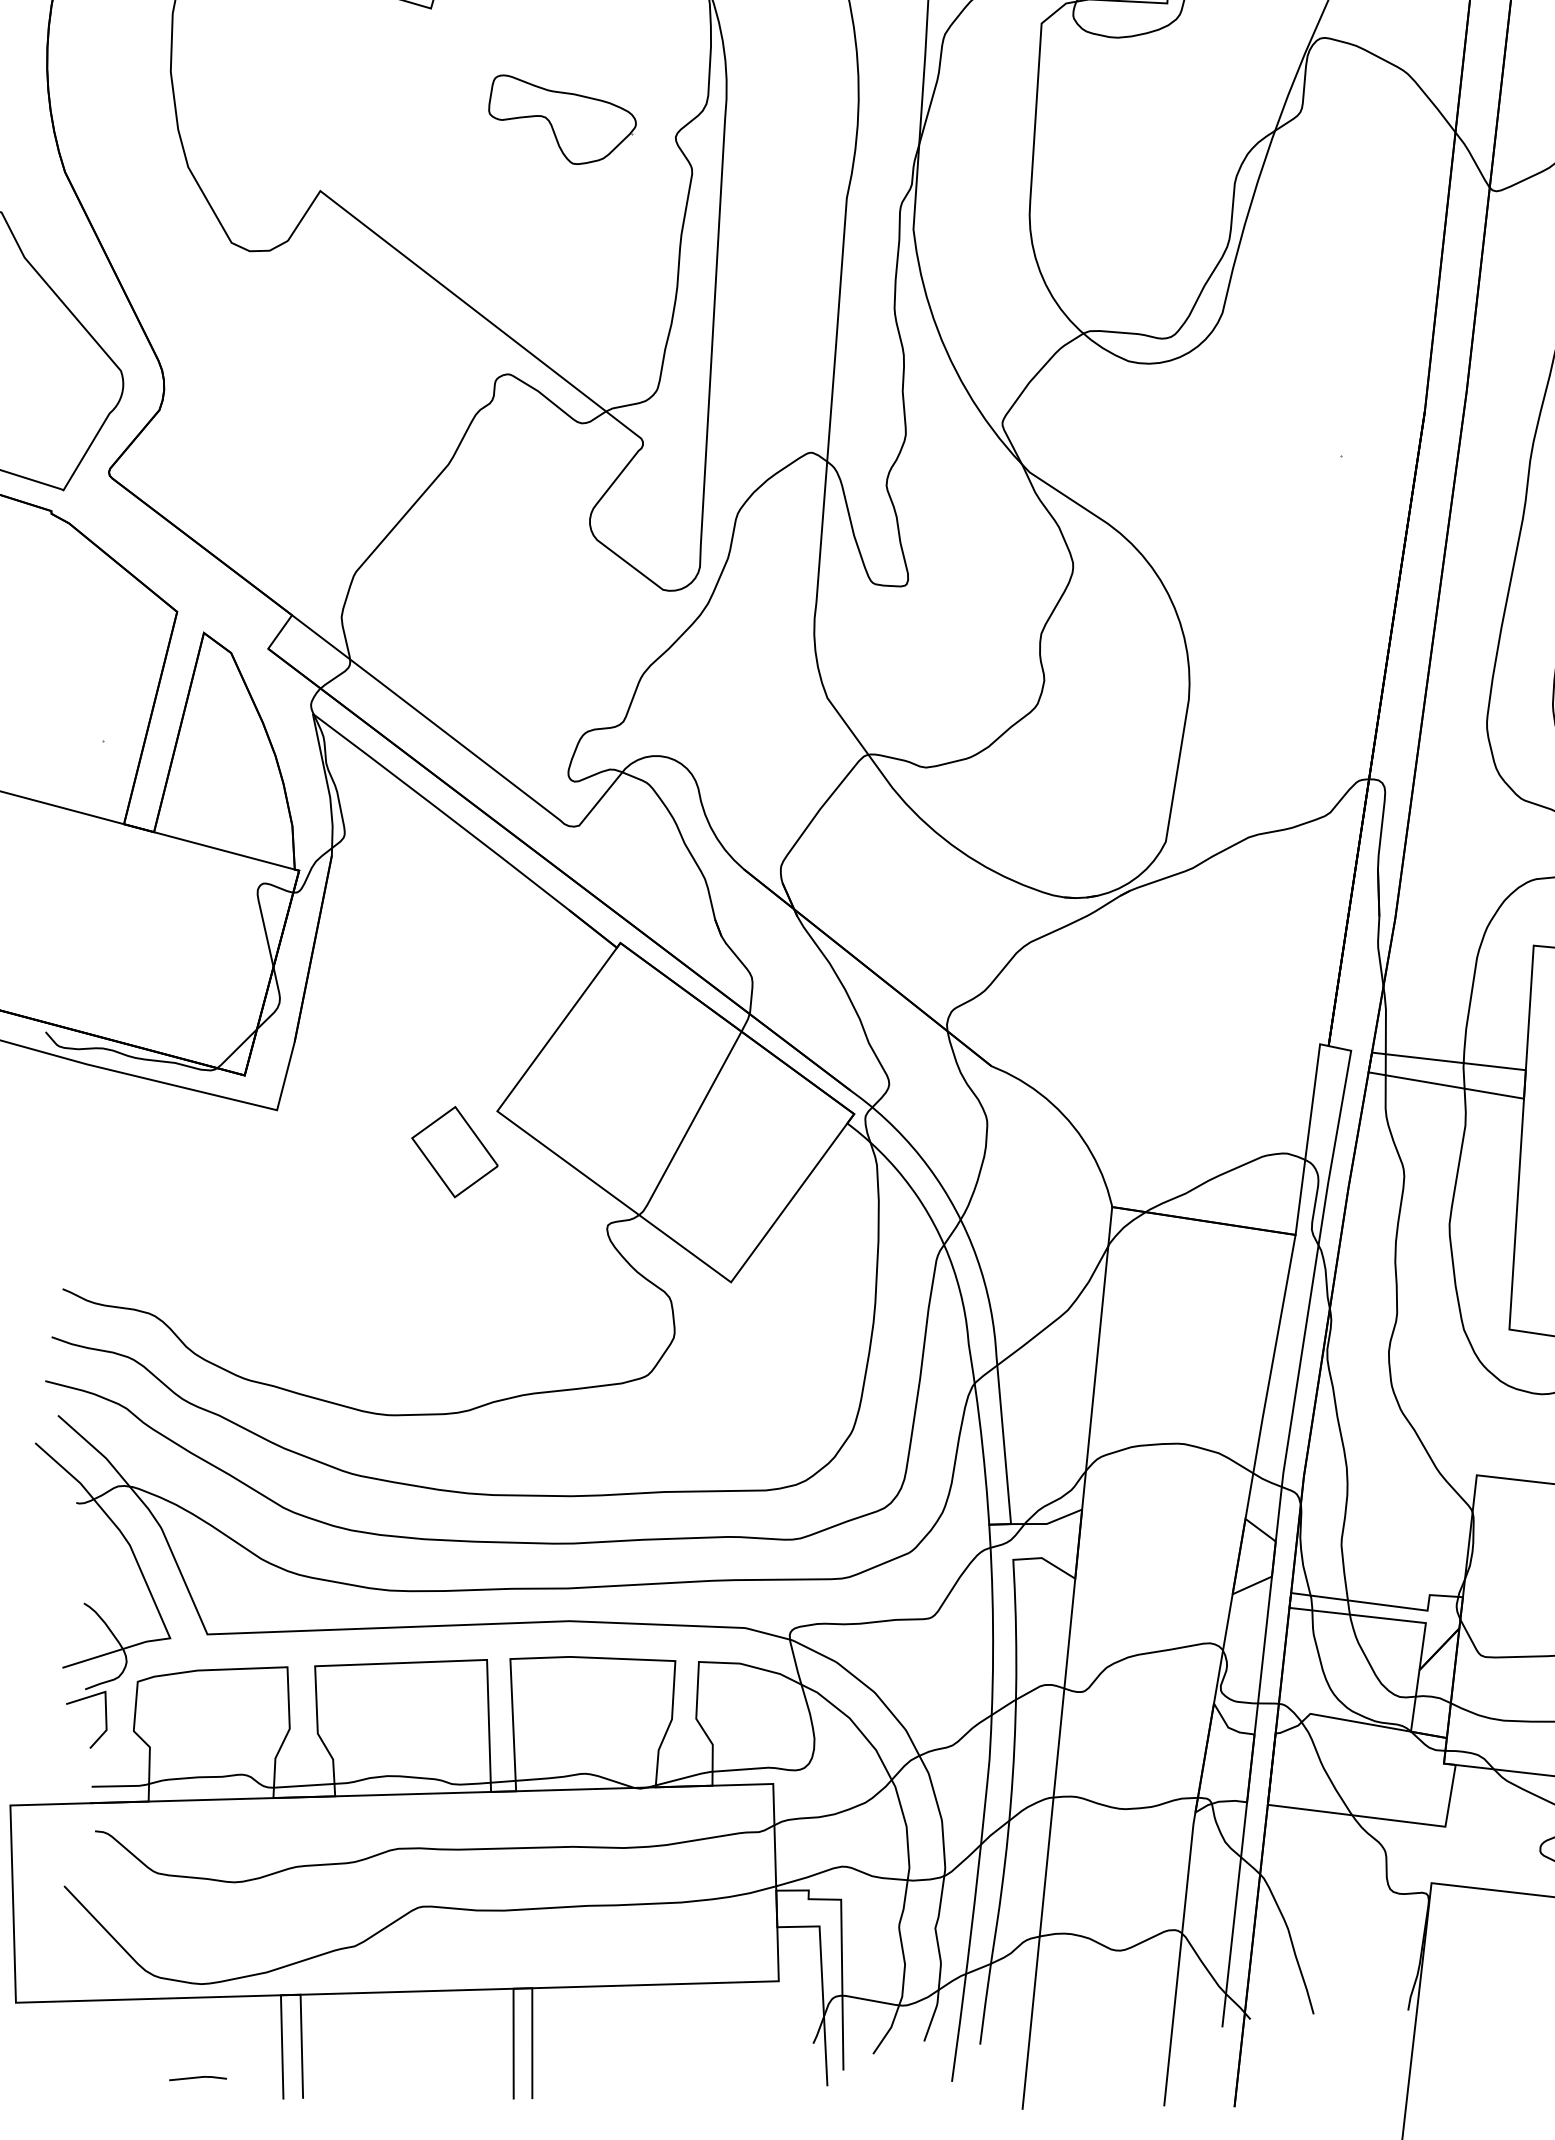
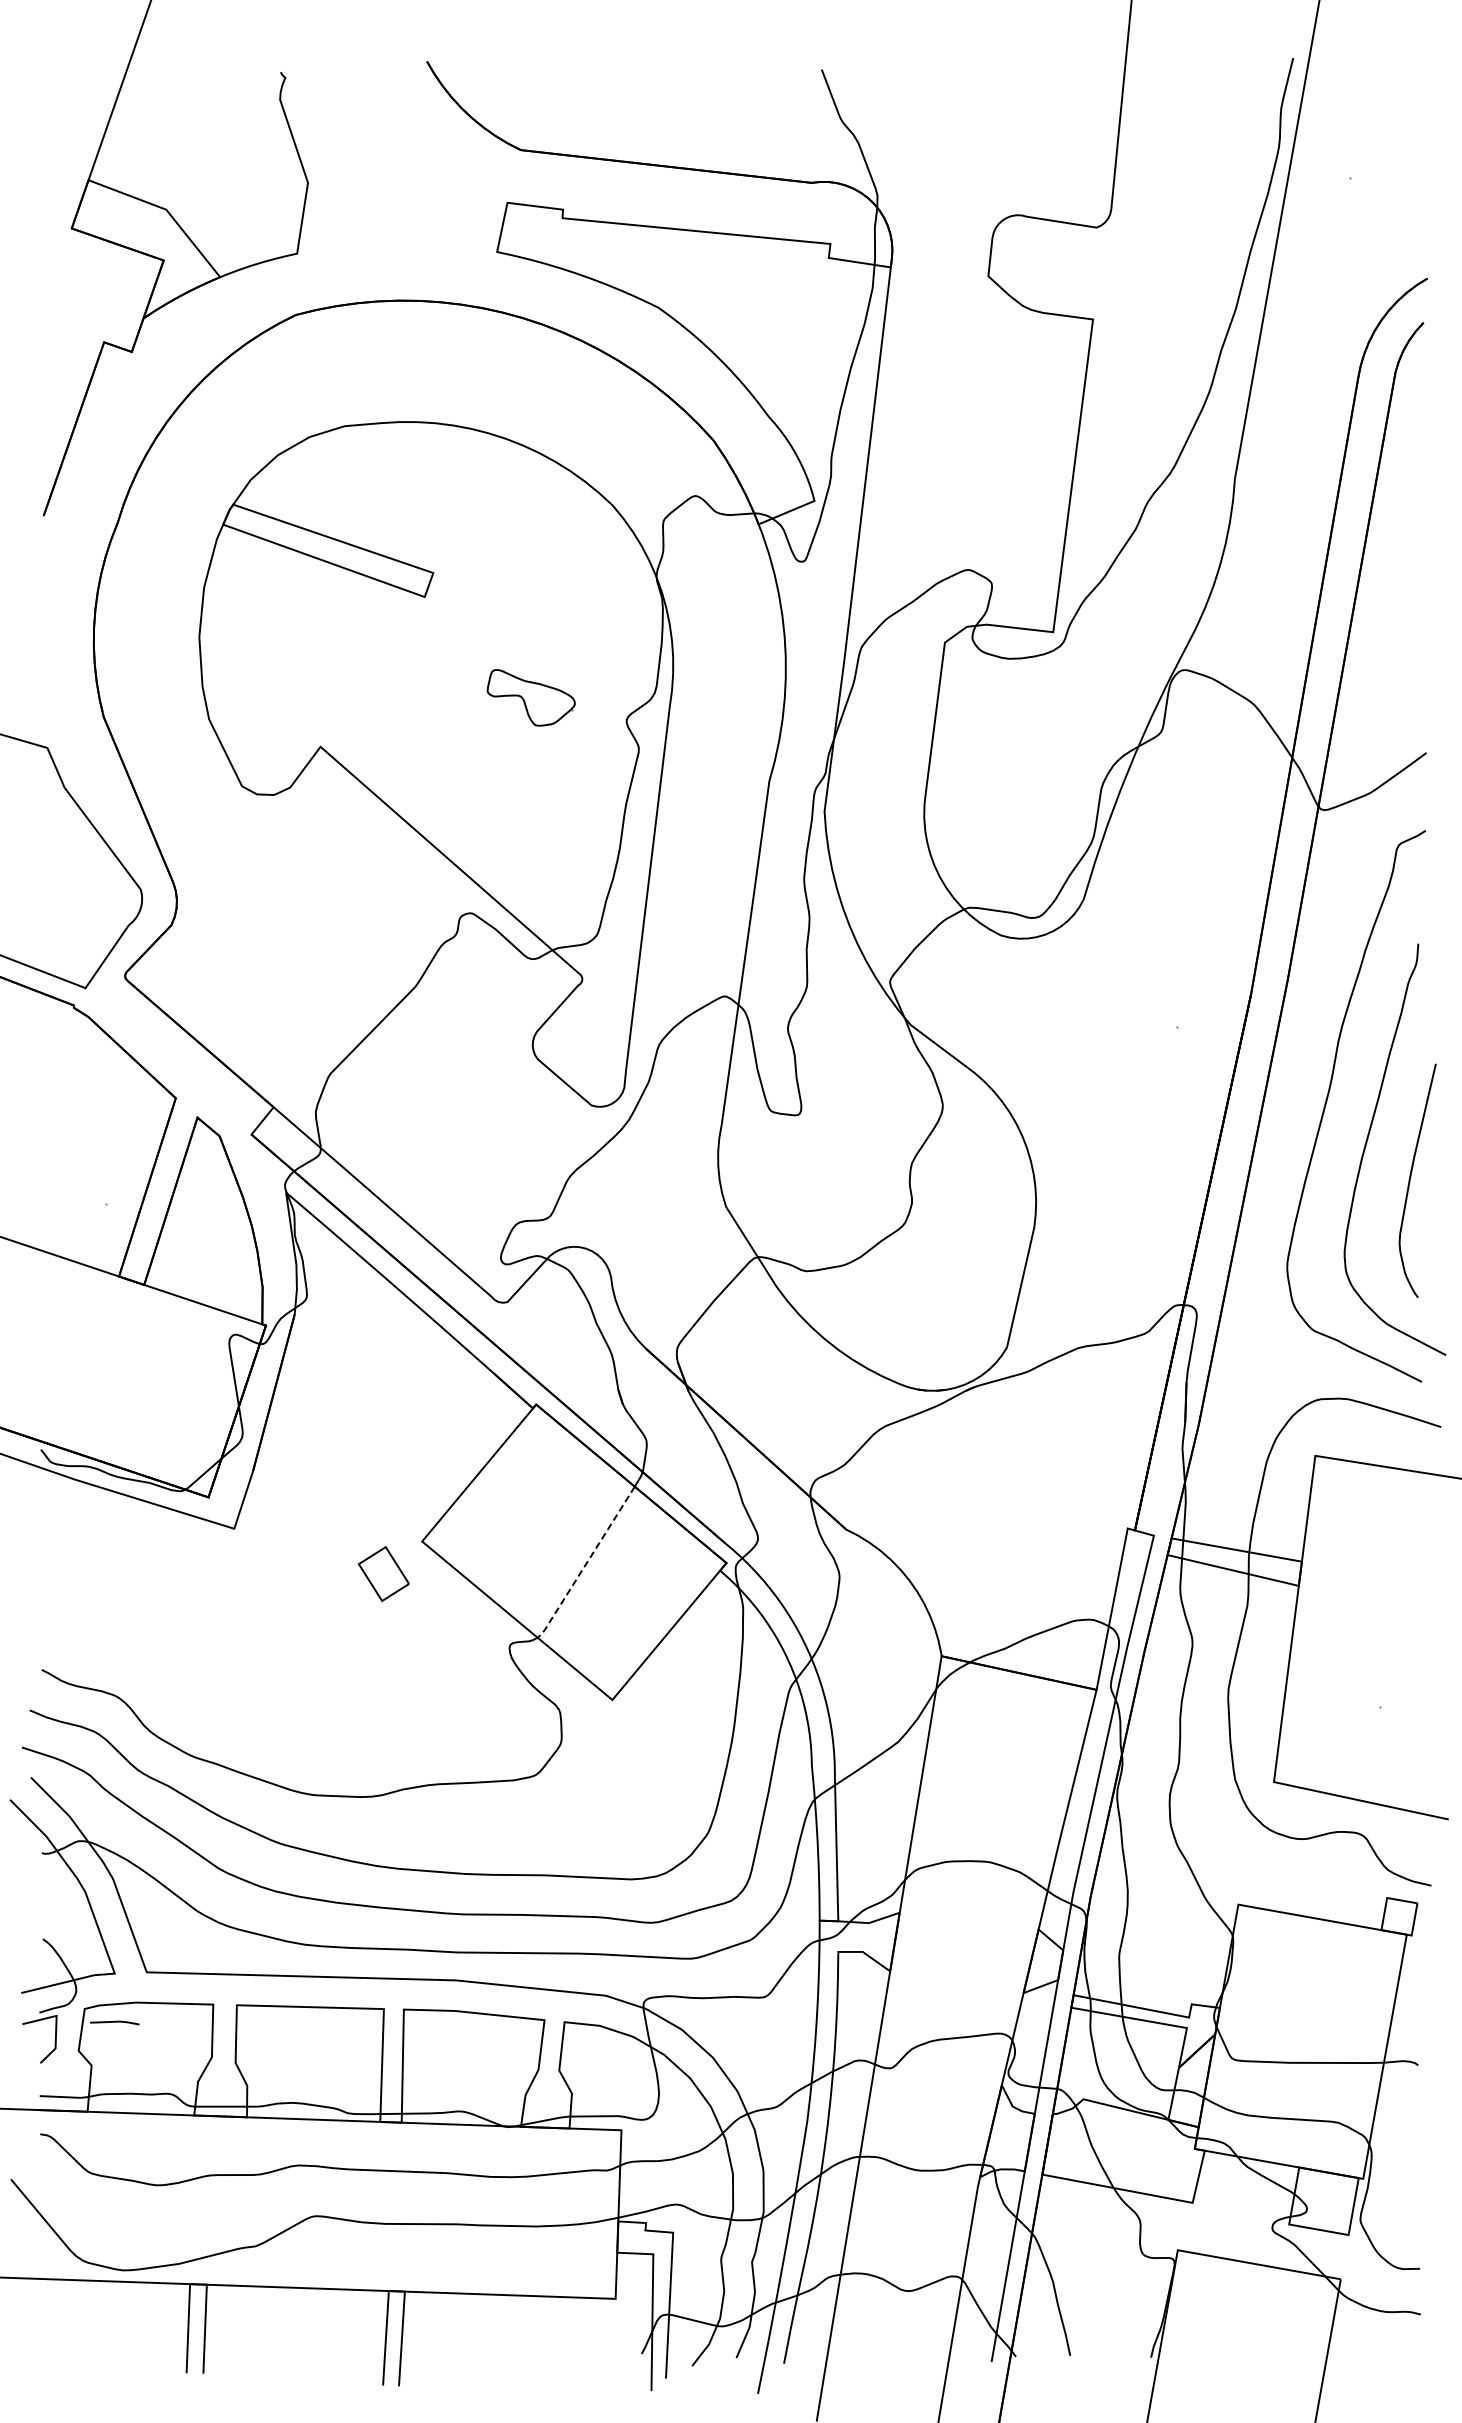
part: (562, 117) -> (531, 697), size x0.7
line: (690, 1126) -> (586, 1564), solid -> dashed
part: (454, 1151) -> (383, 1573), size x0.7
line: (197, 2078) -> (114, 2022), moved

